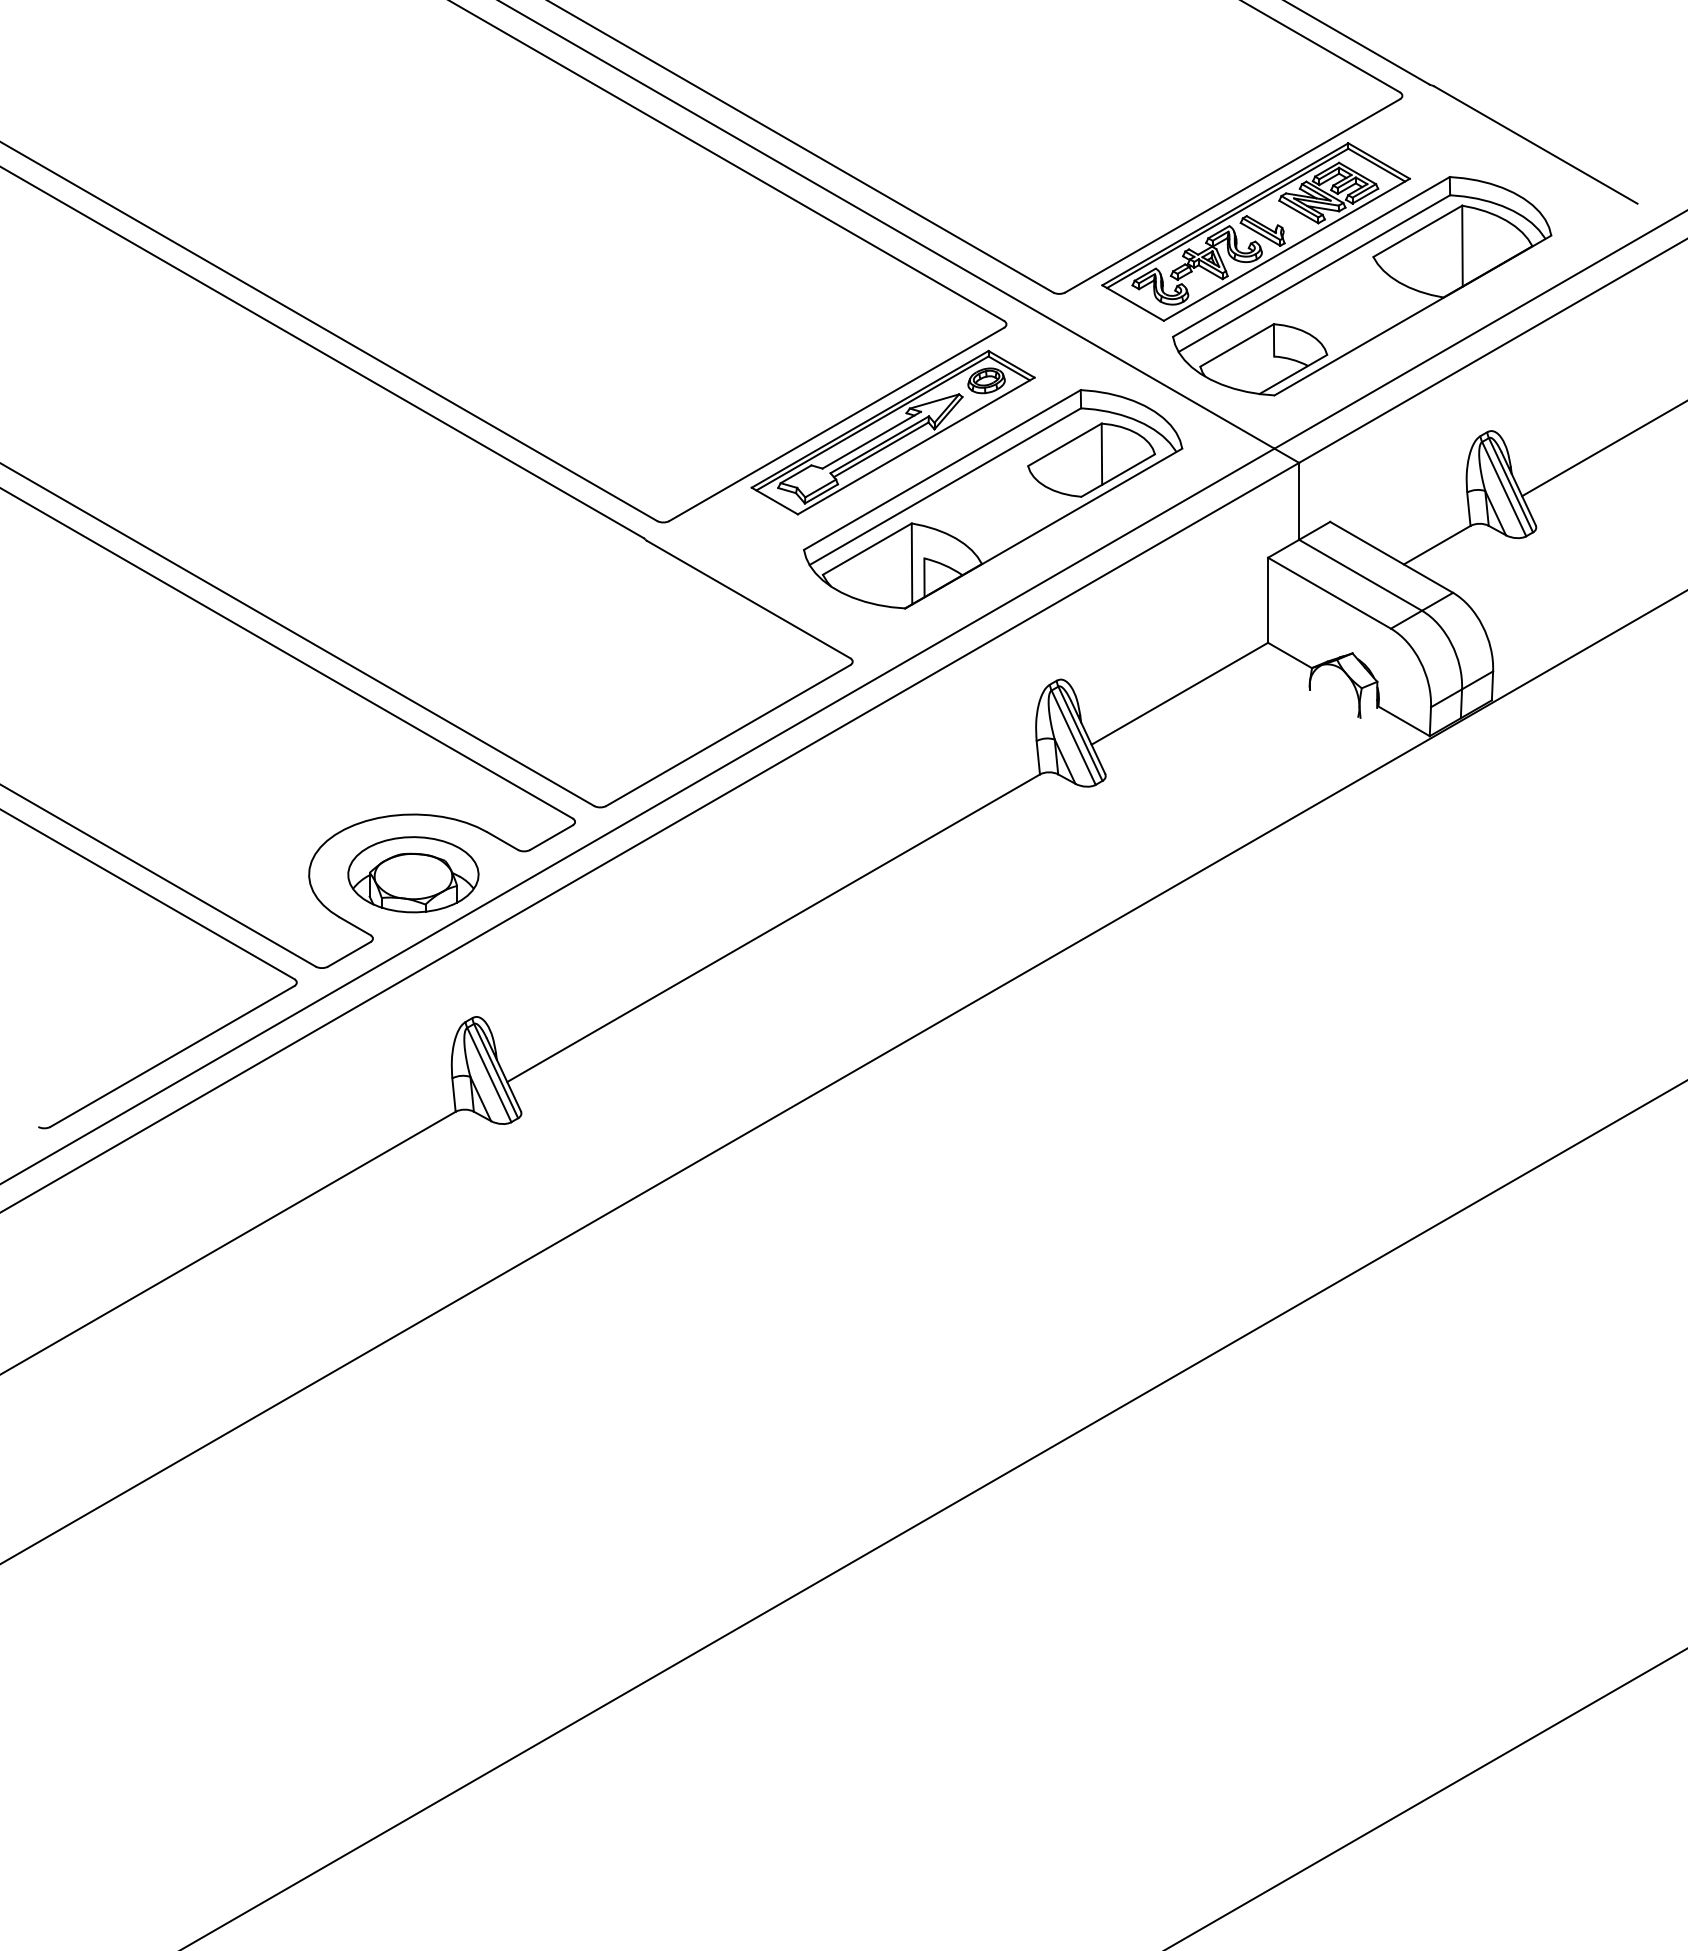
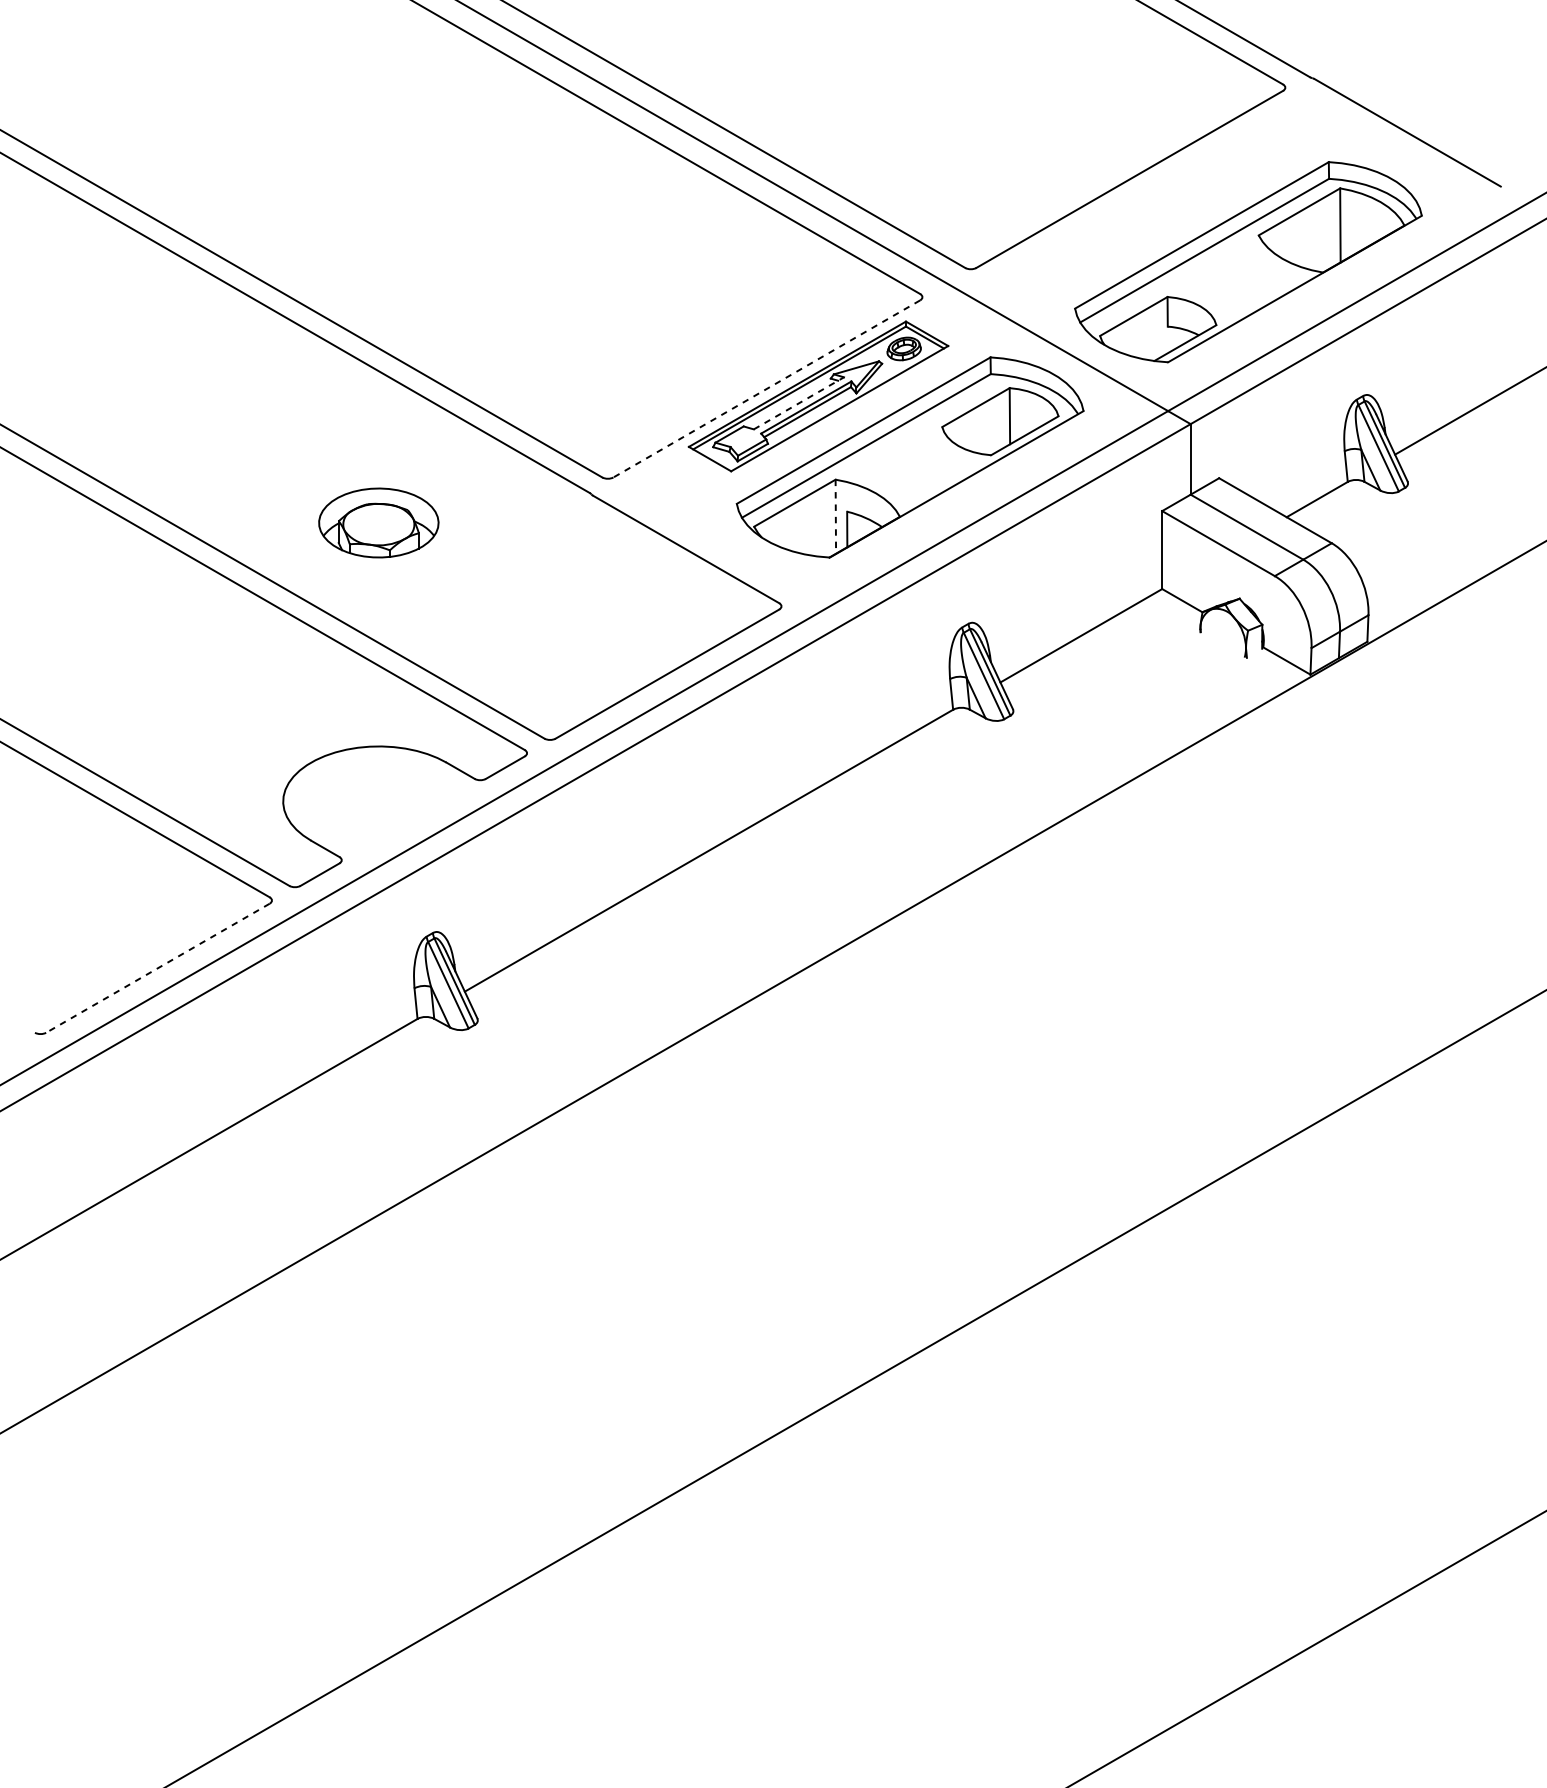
part: (1255, 231) -> (1150, 212), removed
line: (836, 424) -> (766, 388), solid -> dashed
line: (871, 440) -> (798, 403), solid -> dashed
line: (912, 564) -> (836, 517), solid -> dashed
part: (413, 874) -> (378, 522), moved
line: (172, 1056) -> (158, 968), solid -> dashed

